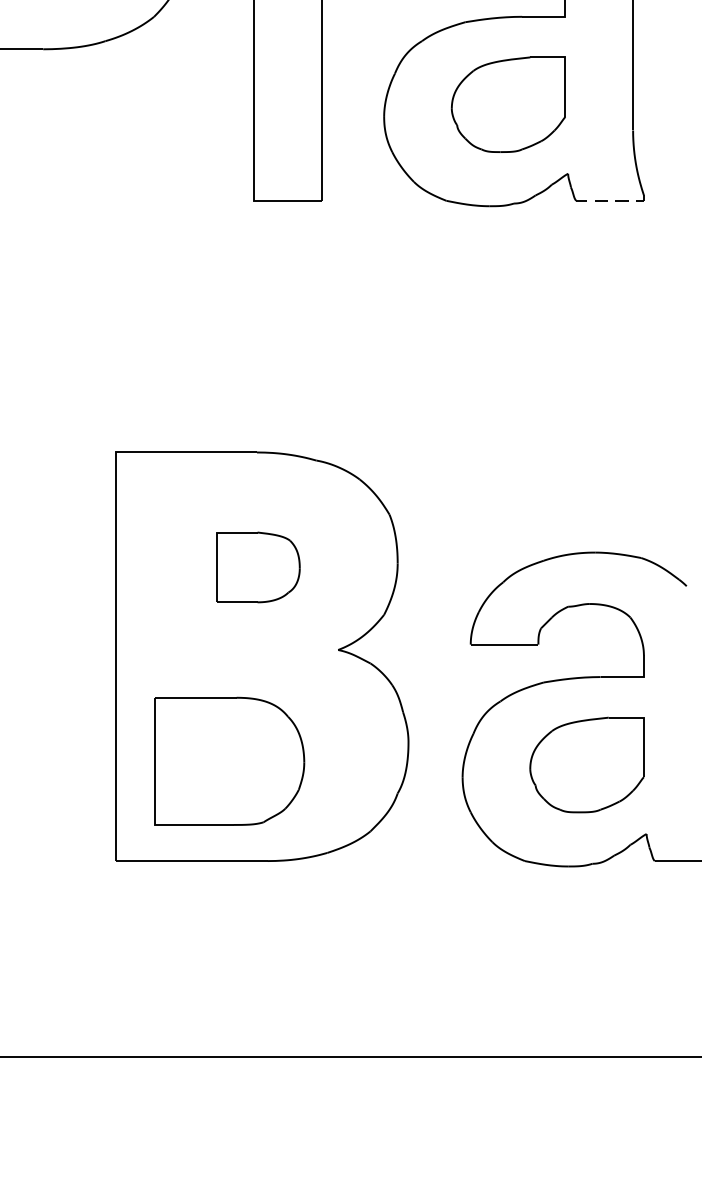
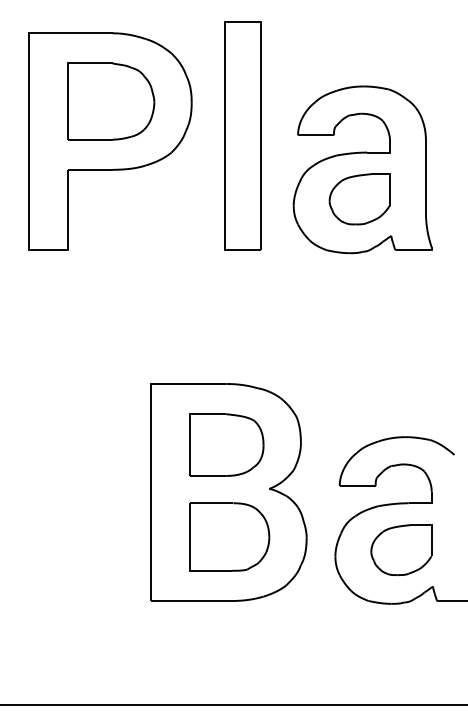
line: (613, 201) -> (415, 250), dashed -> solid
part: (257, 566) -> (226, 444), size x1.67
part: (229, 760) -> (229, 536), moved

